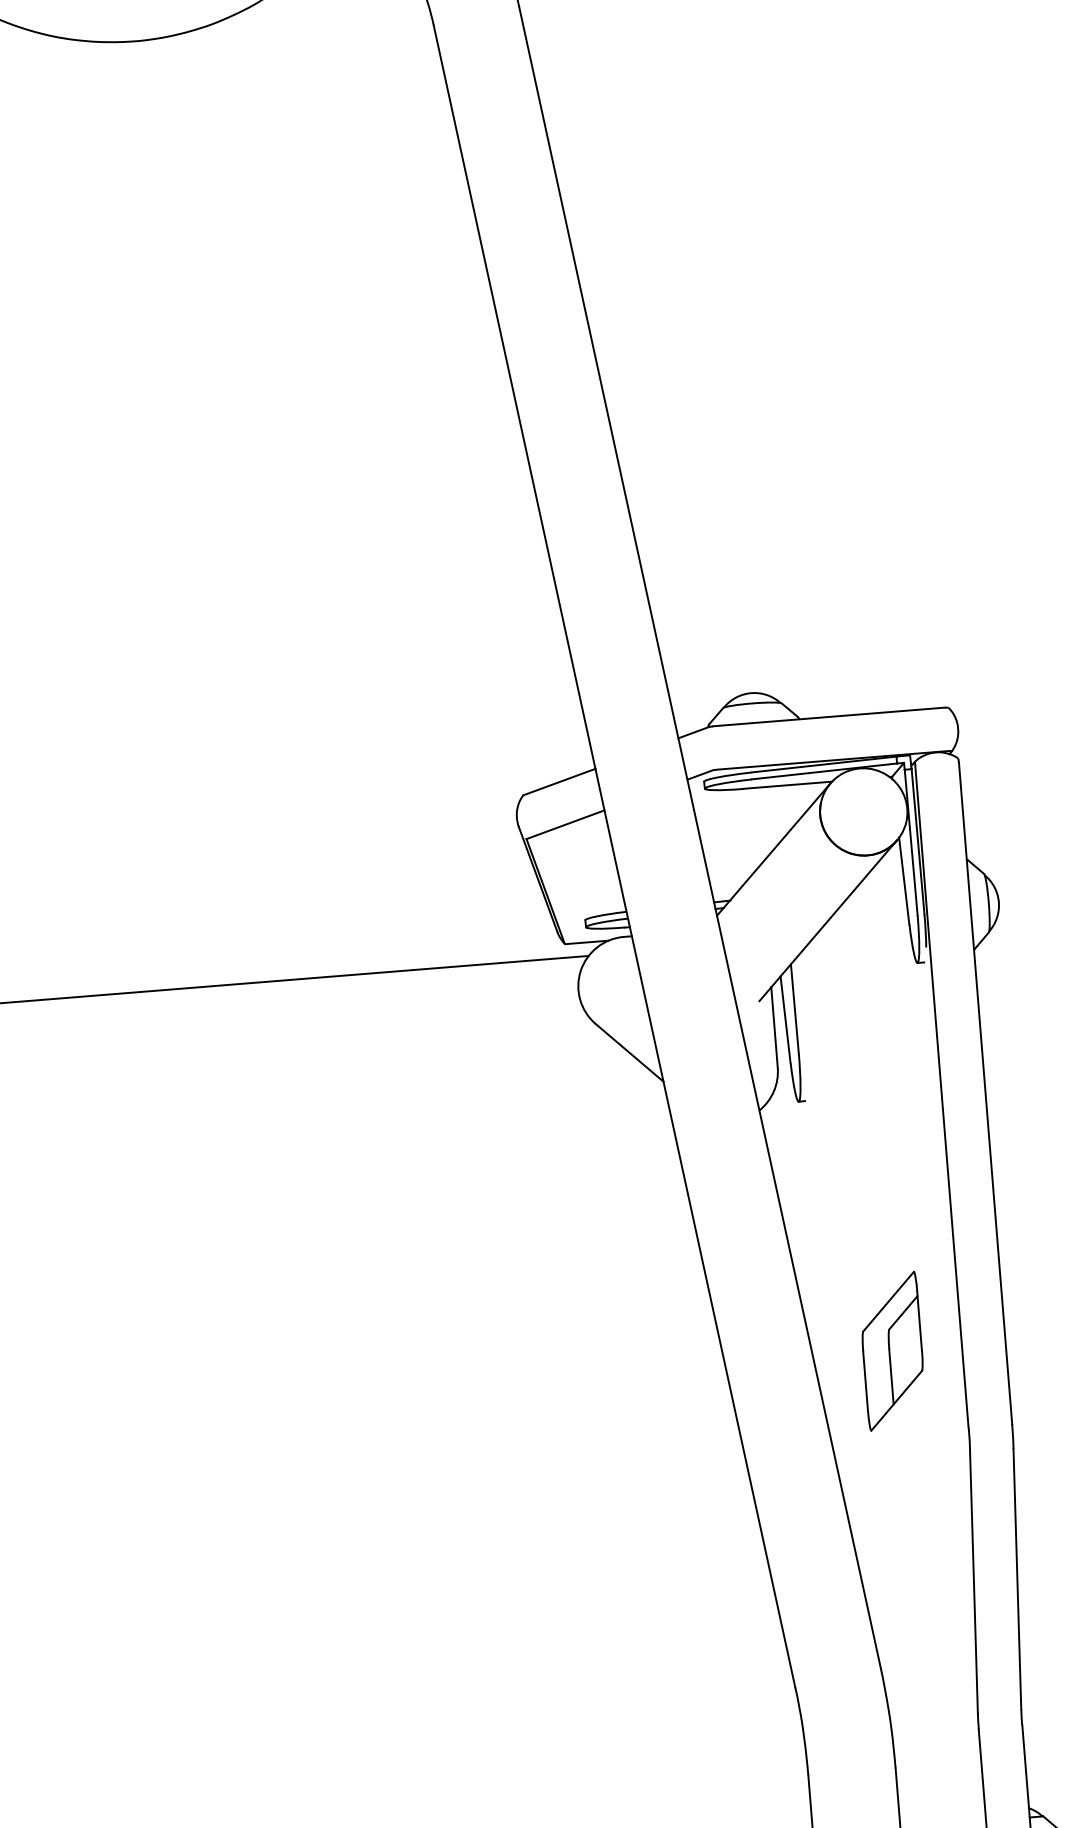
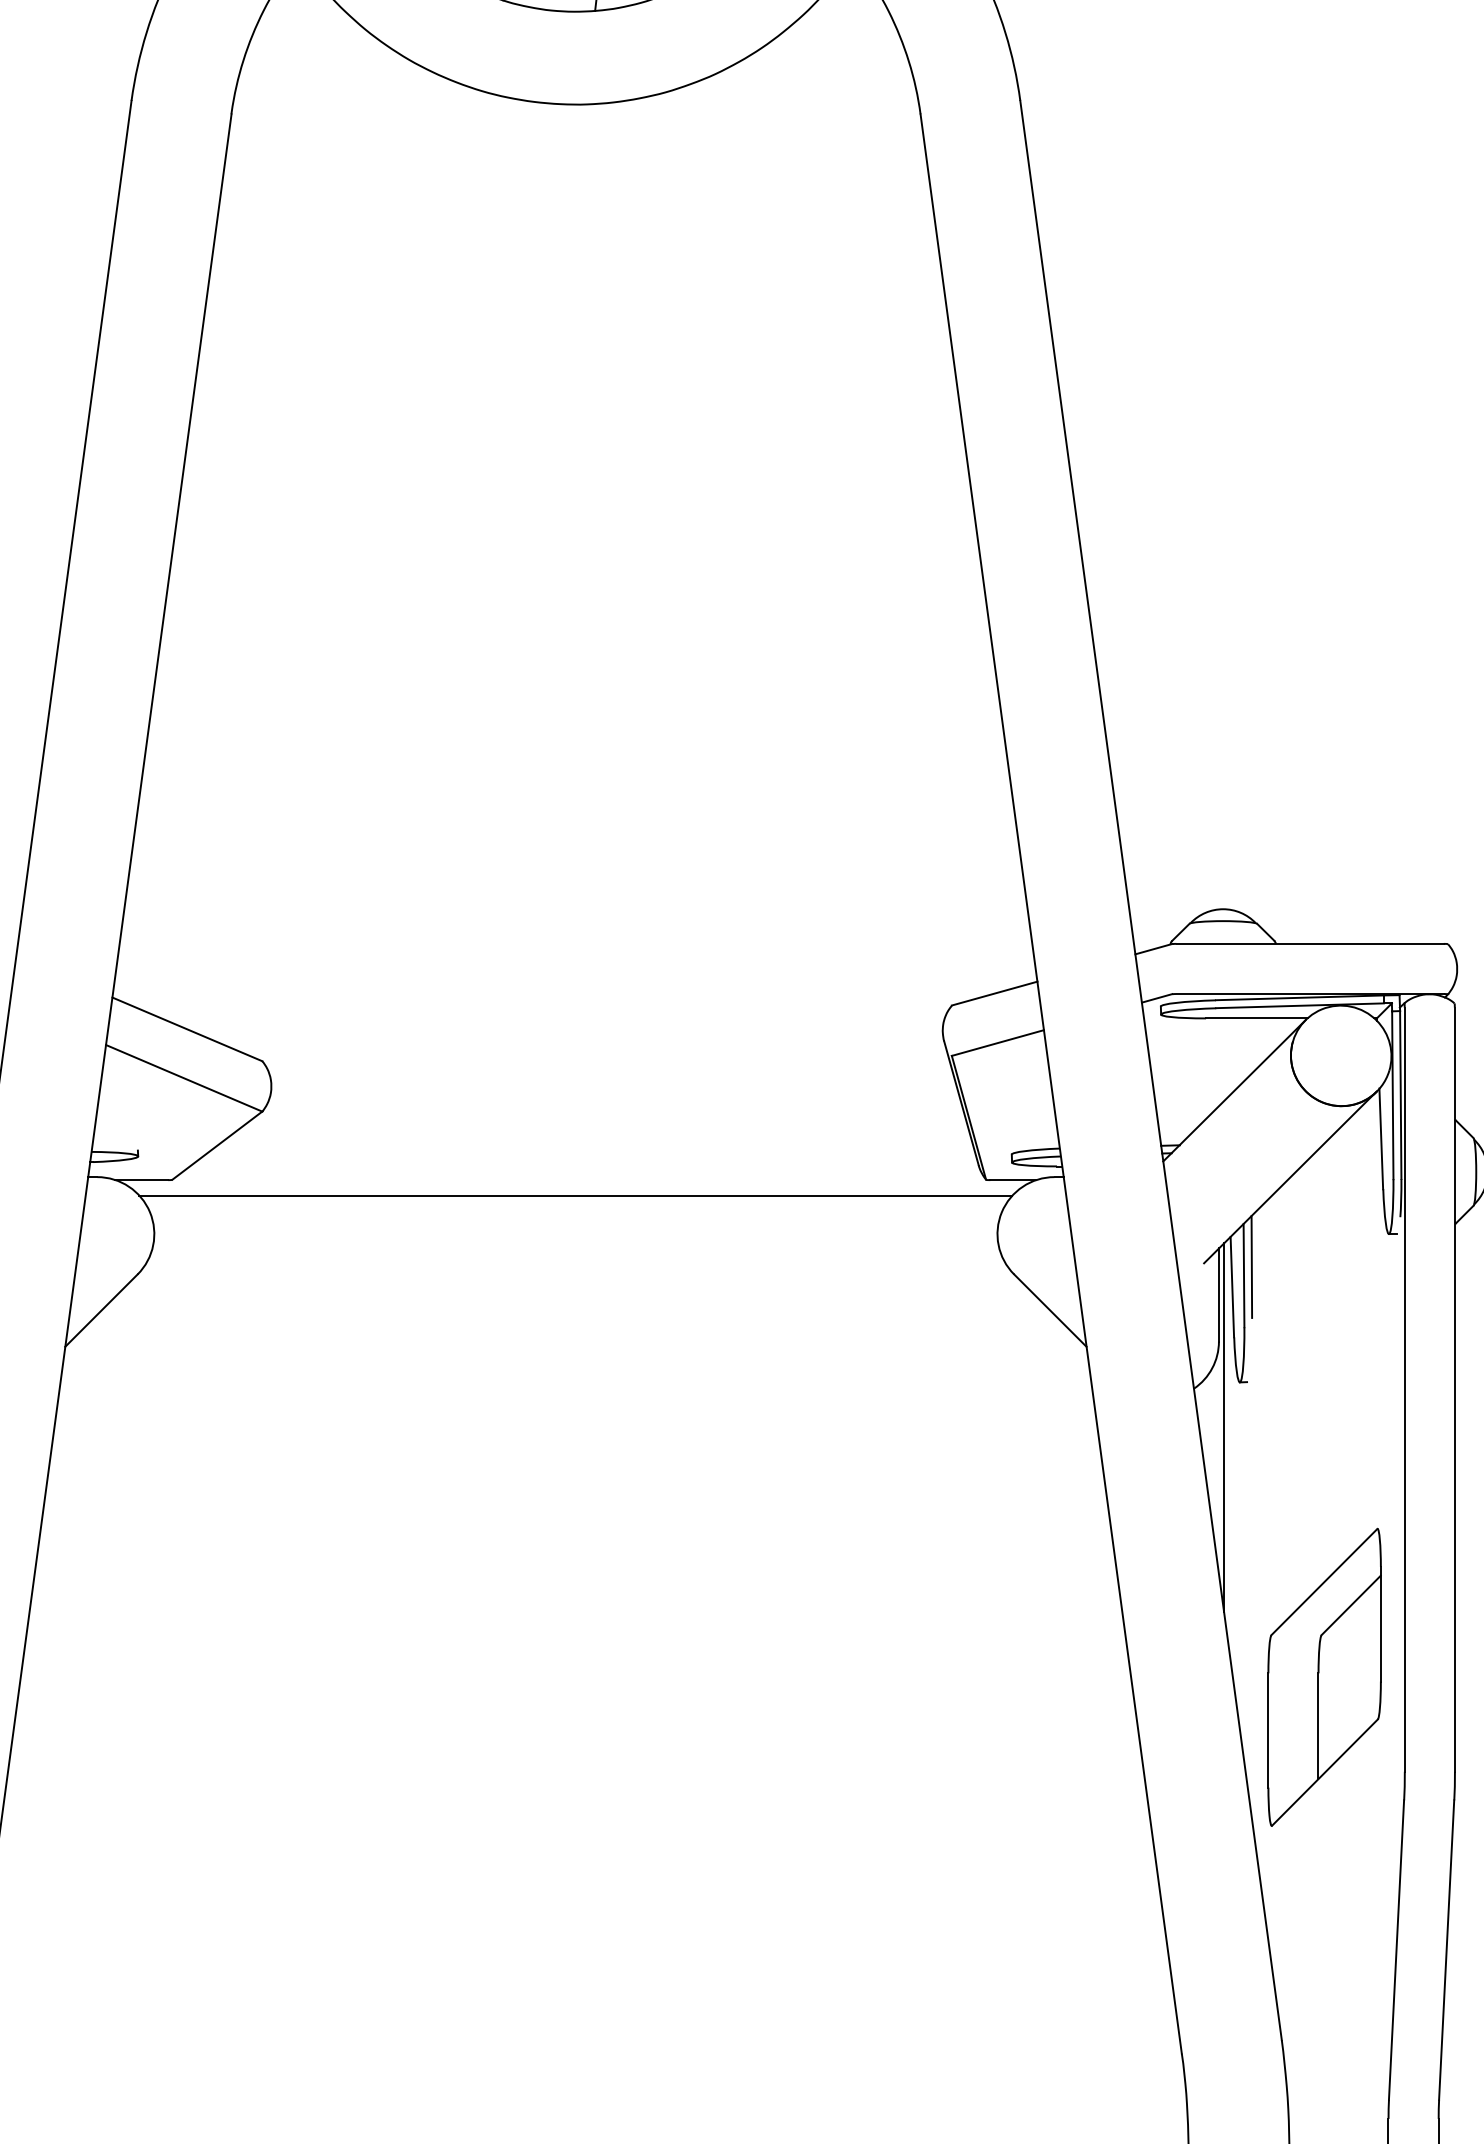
line: (800, 1000) -> (1251, 1266), added
line: (787, 1142) -> (1223, 1427), added
part: (892, 1350) -> (1324, 1676), size x1.67

